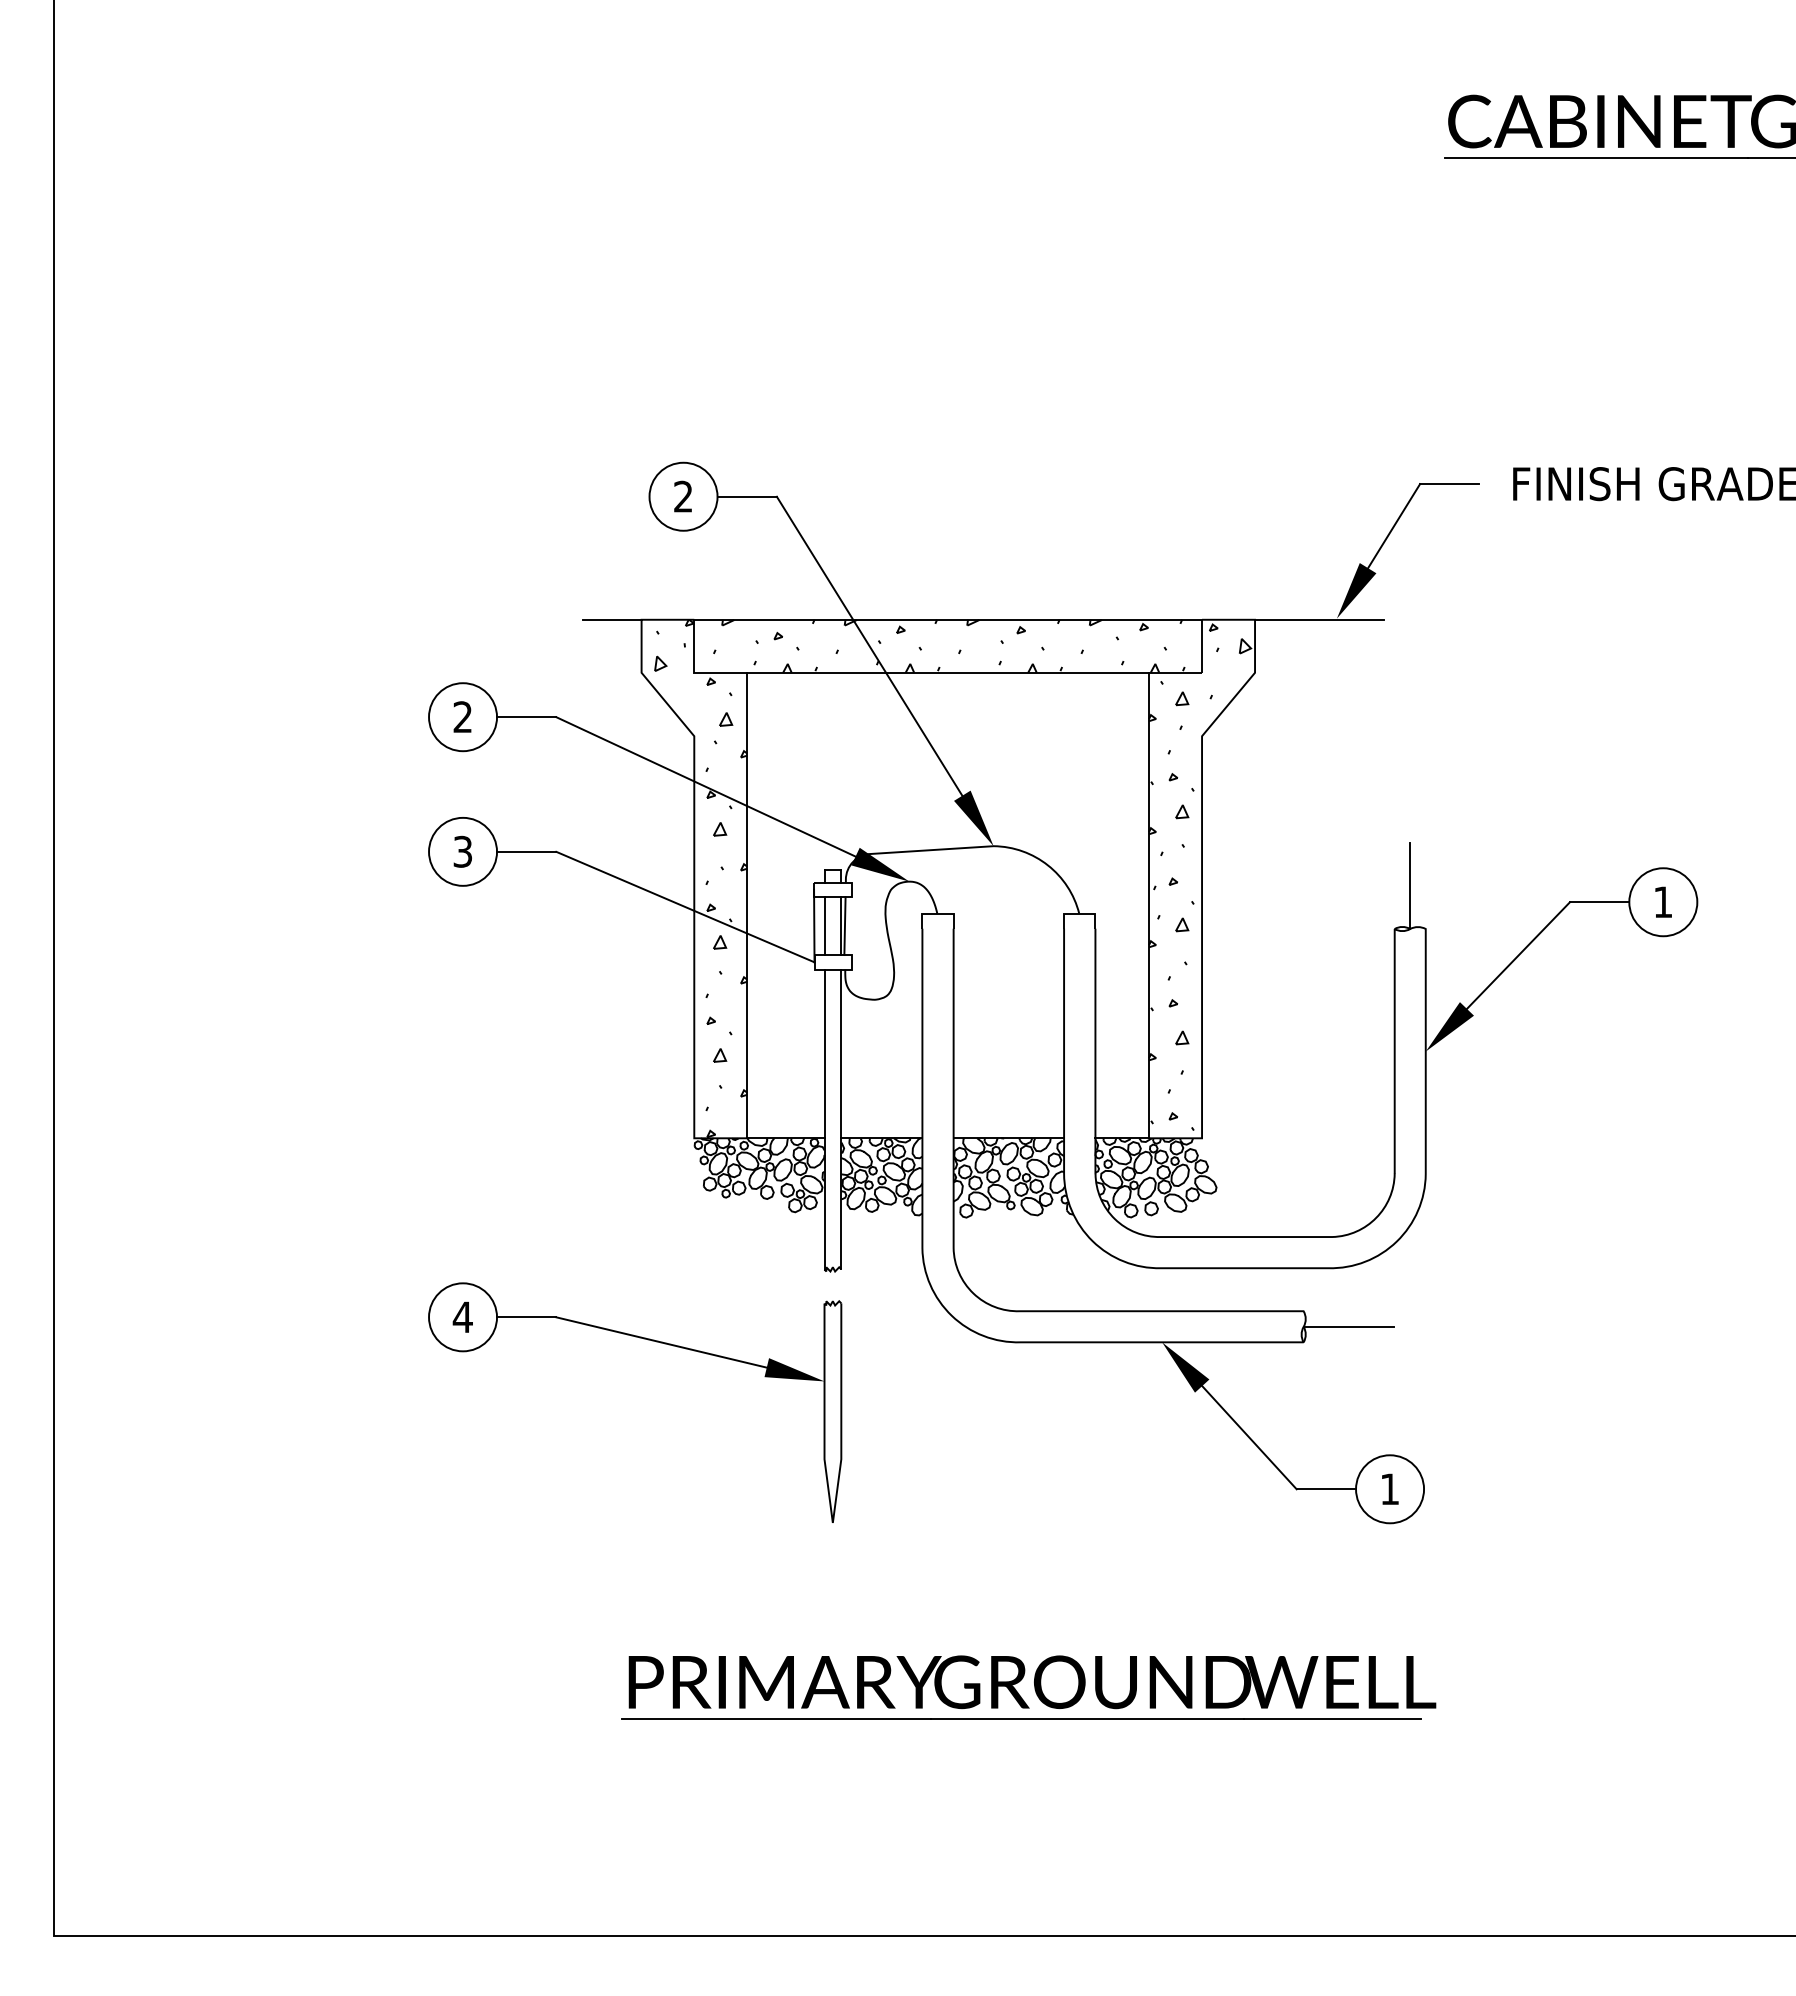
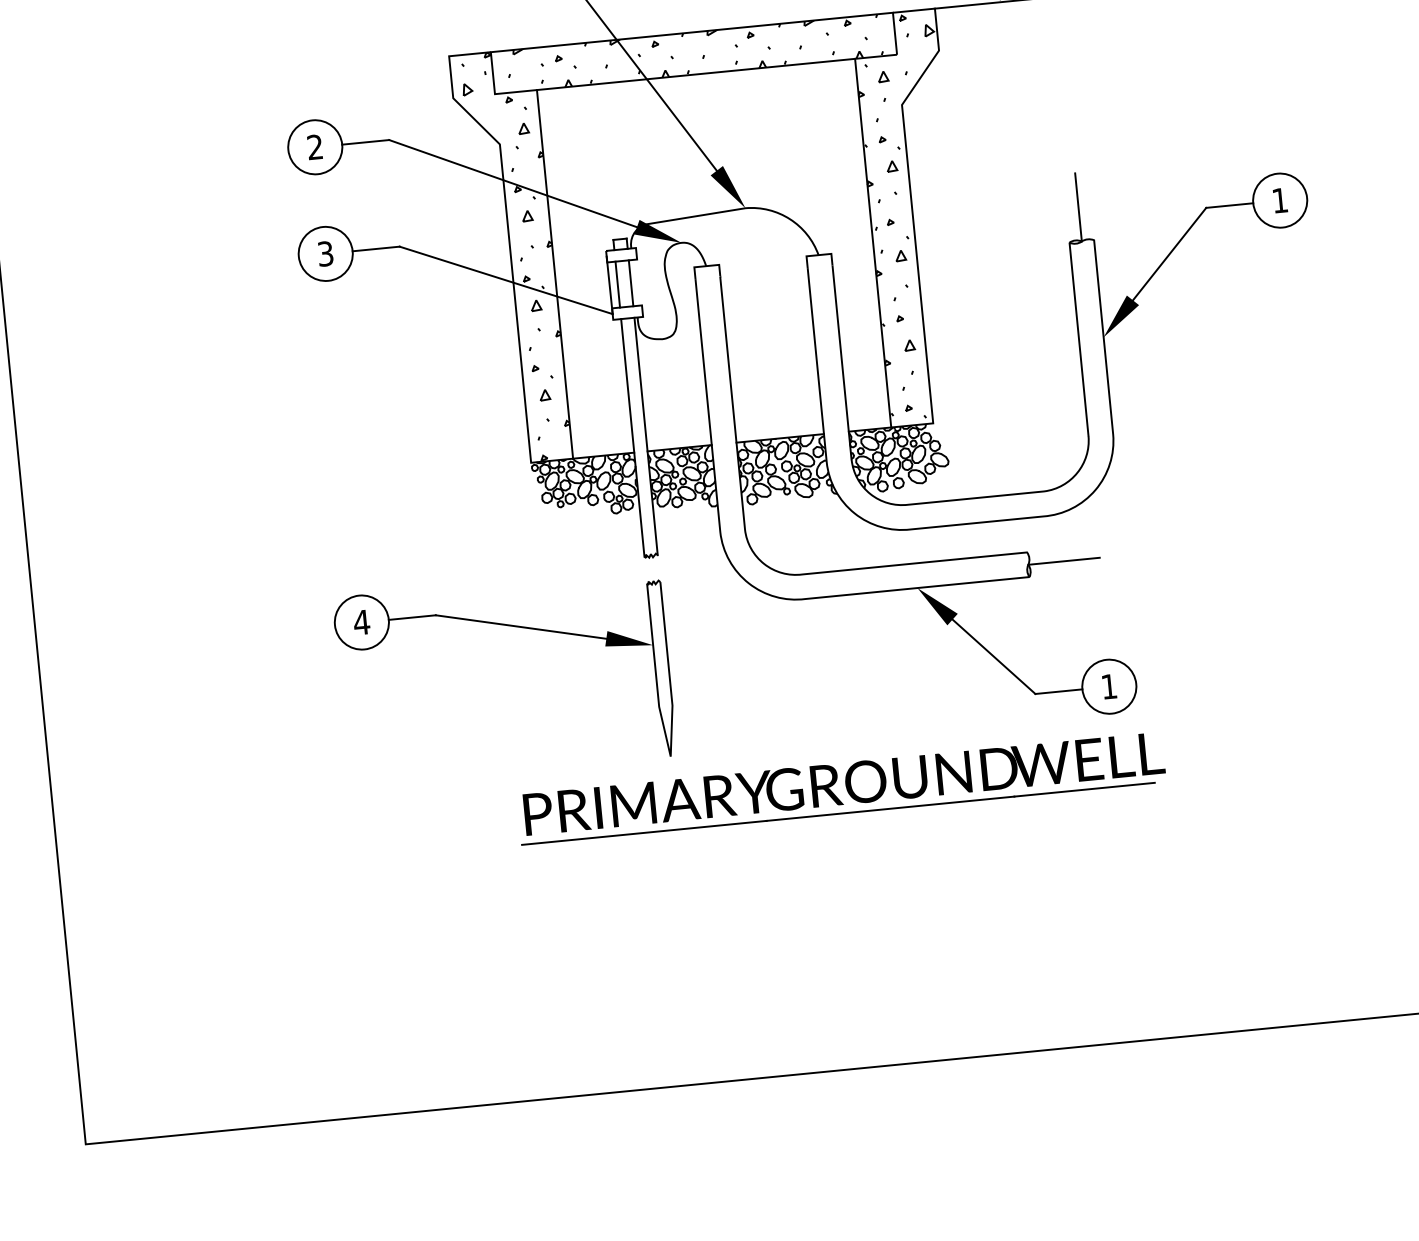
line: (612, 619) -> (426, 58), removed
line: (844, 926) -> (633, 283), removed
part: (1028, 1687) -> (841, 788), moved

